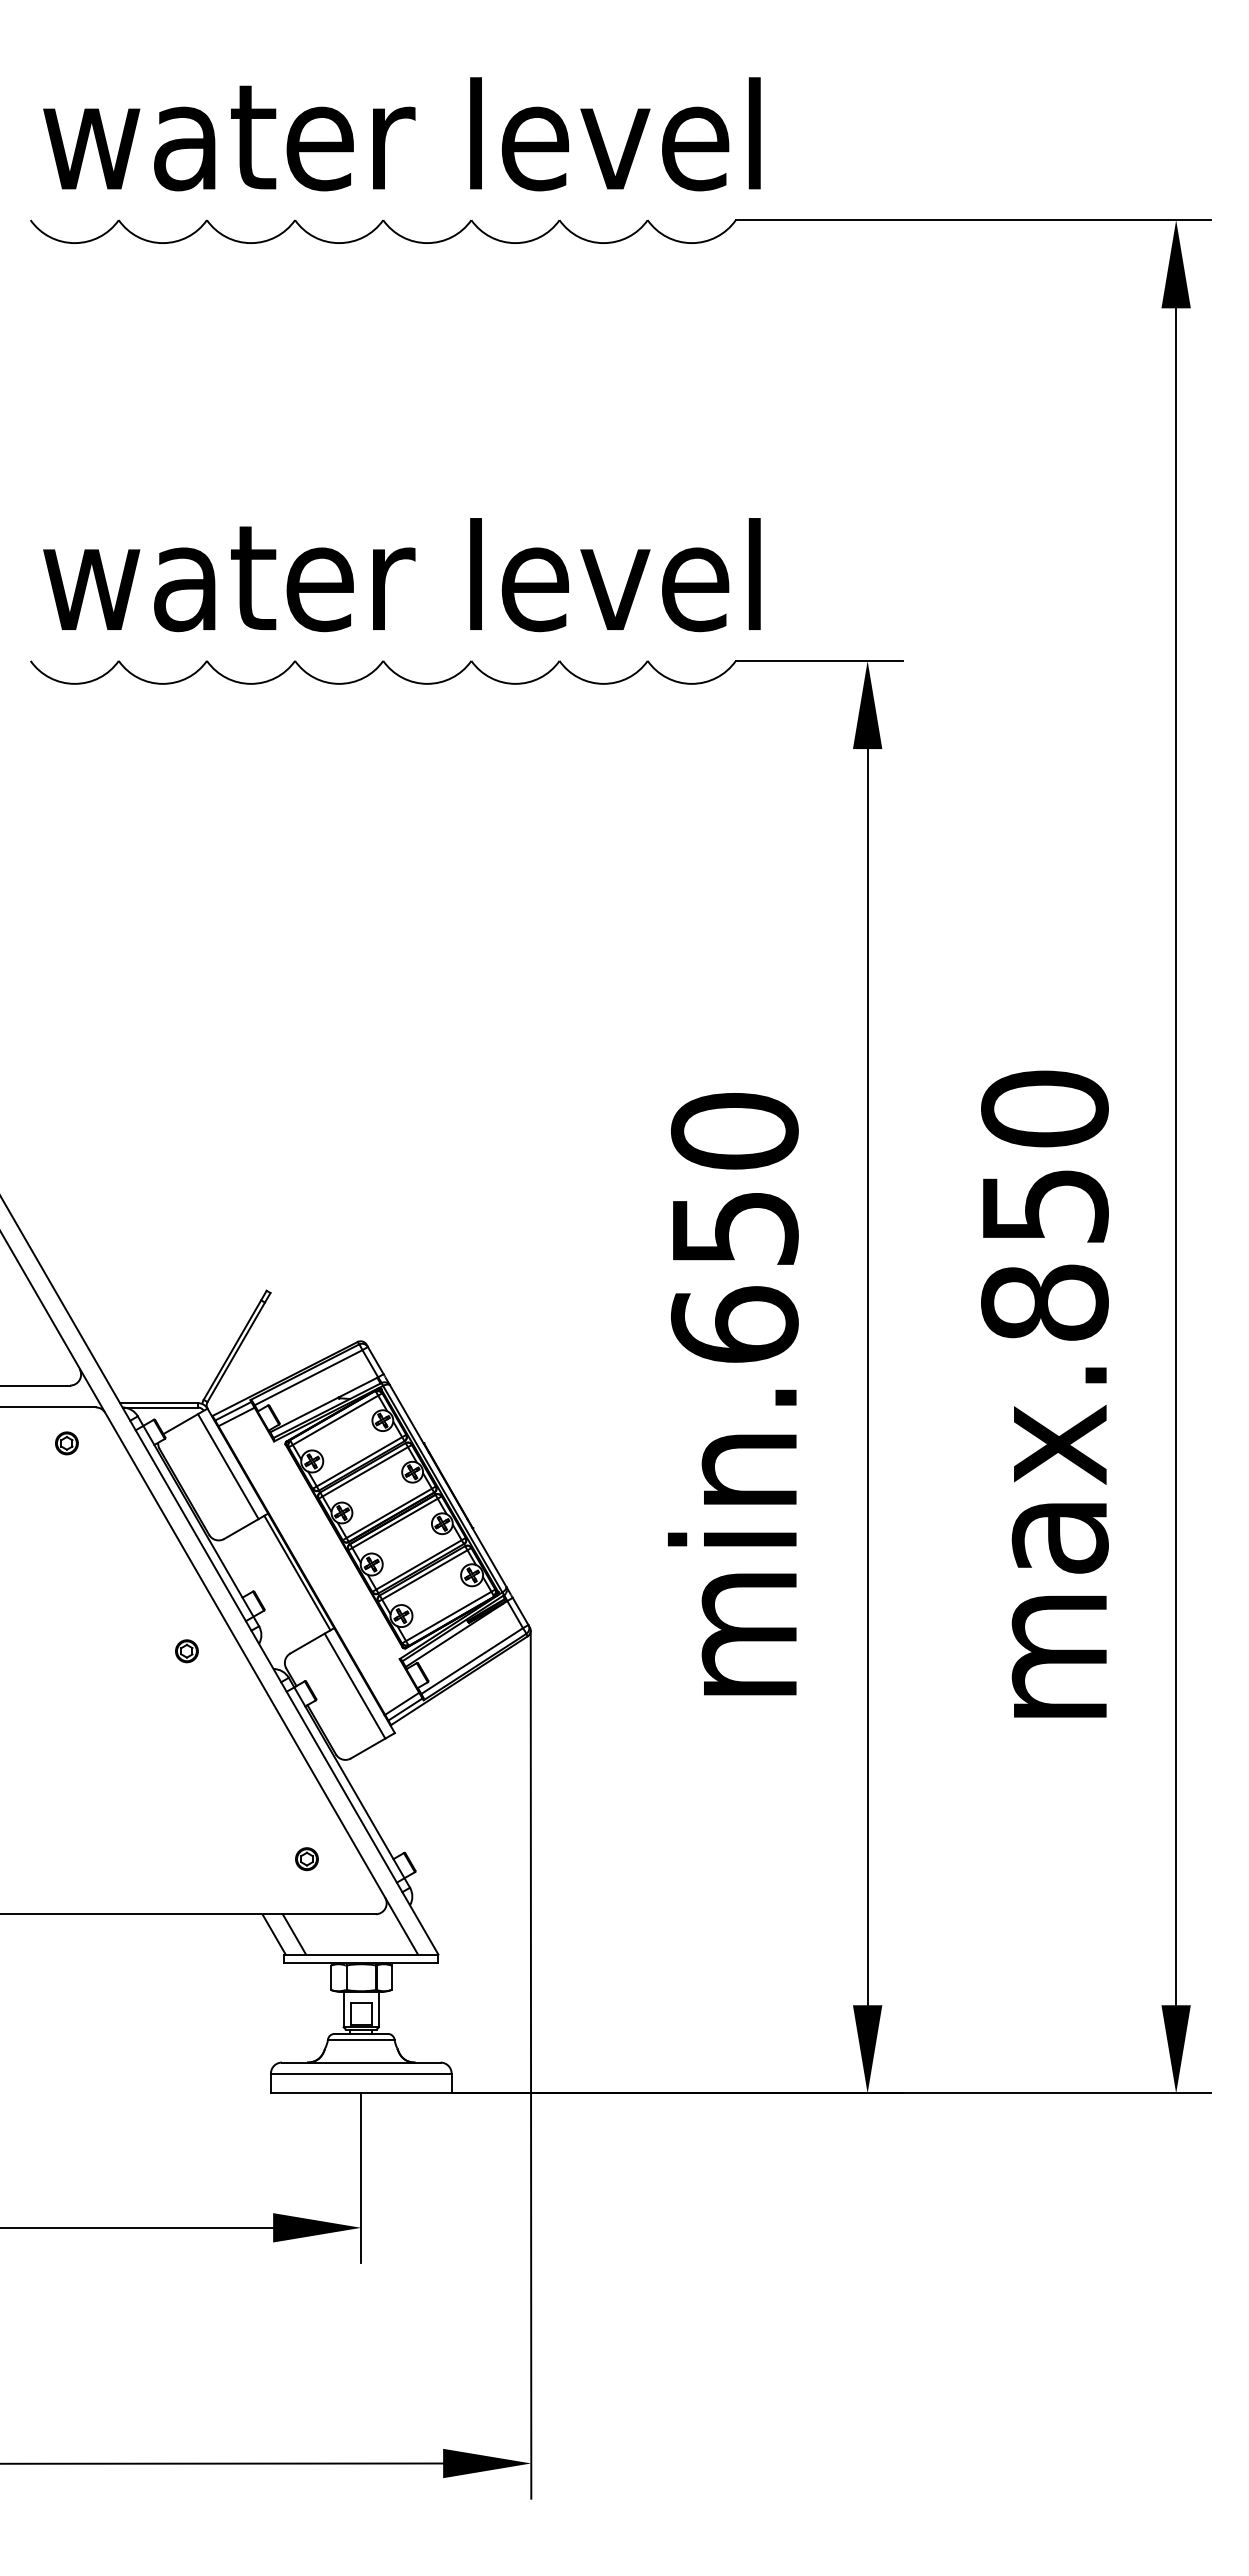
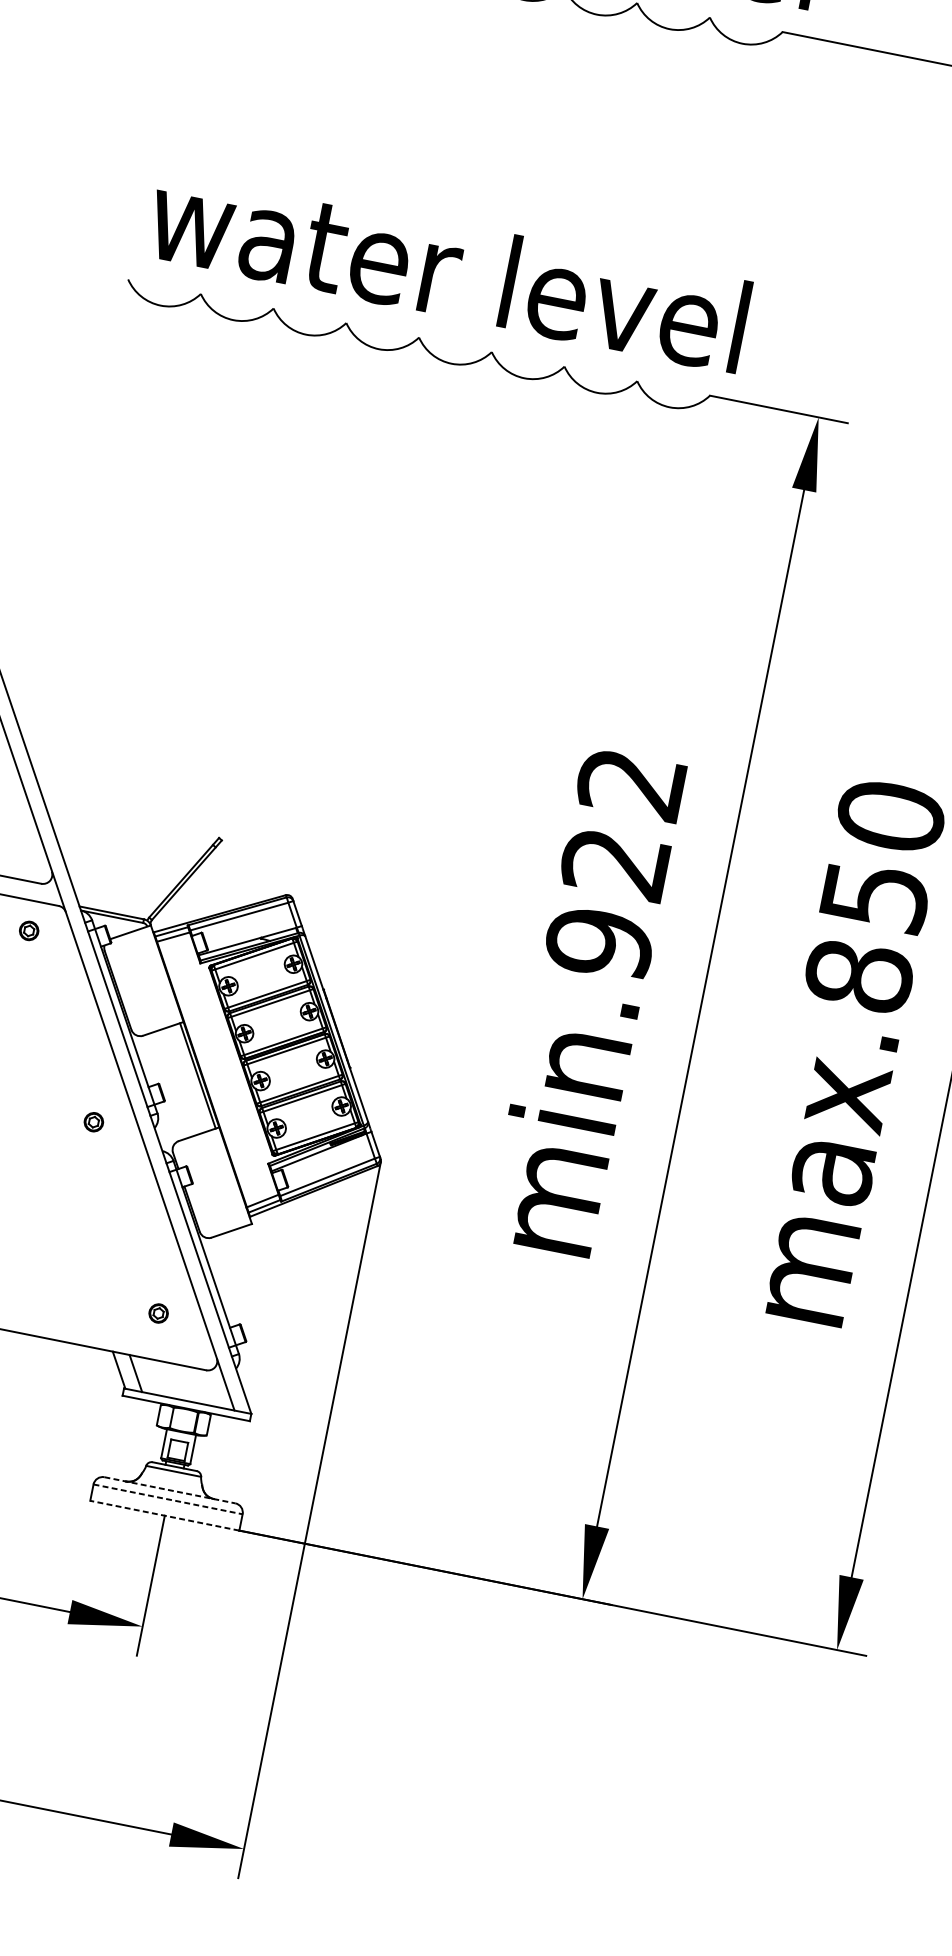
text: (734, 1228) -> (615, 863), min.650 -> min.922
line: (228, 1466) -> (158, 976), removed
line: (354, 1685) -> (226, 1178), removed
line: (361, 2062) -> (170, 1490), solid -> dashed
line: (361, 2073) -> (168, 1499), solid -> dashed
line: (360, 2093) -> (164, 1515), solid -> dashed

